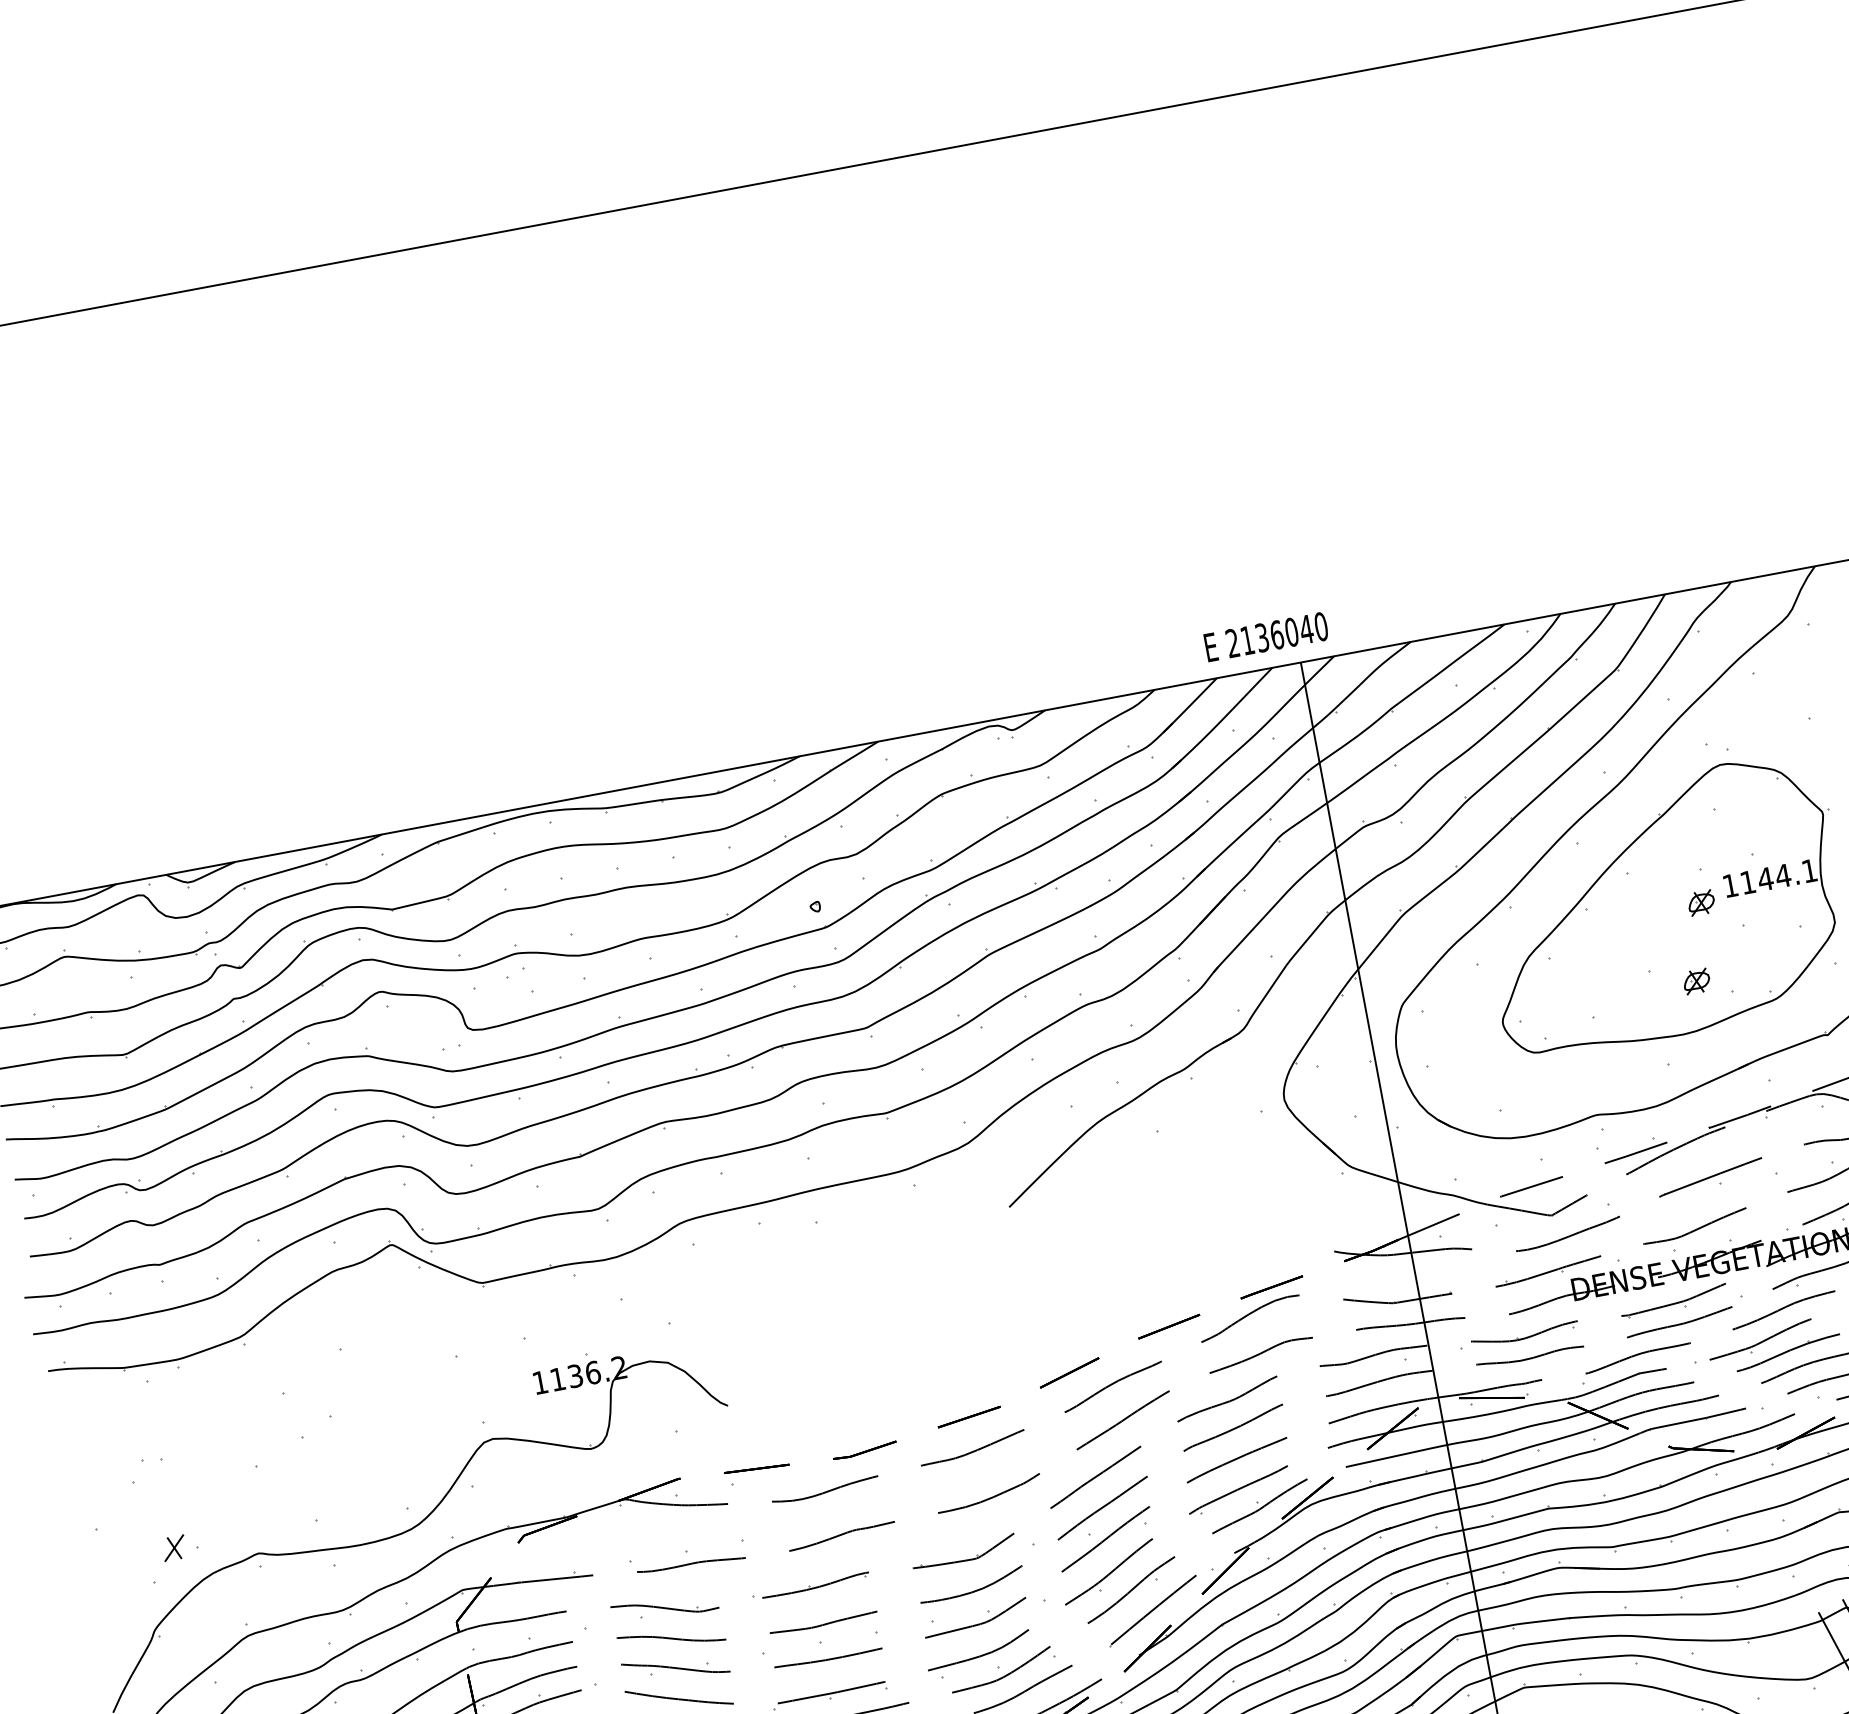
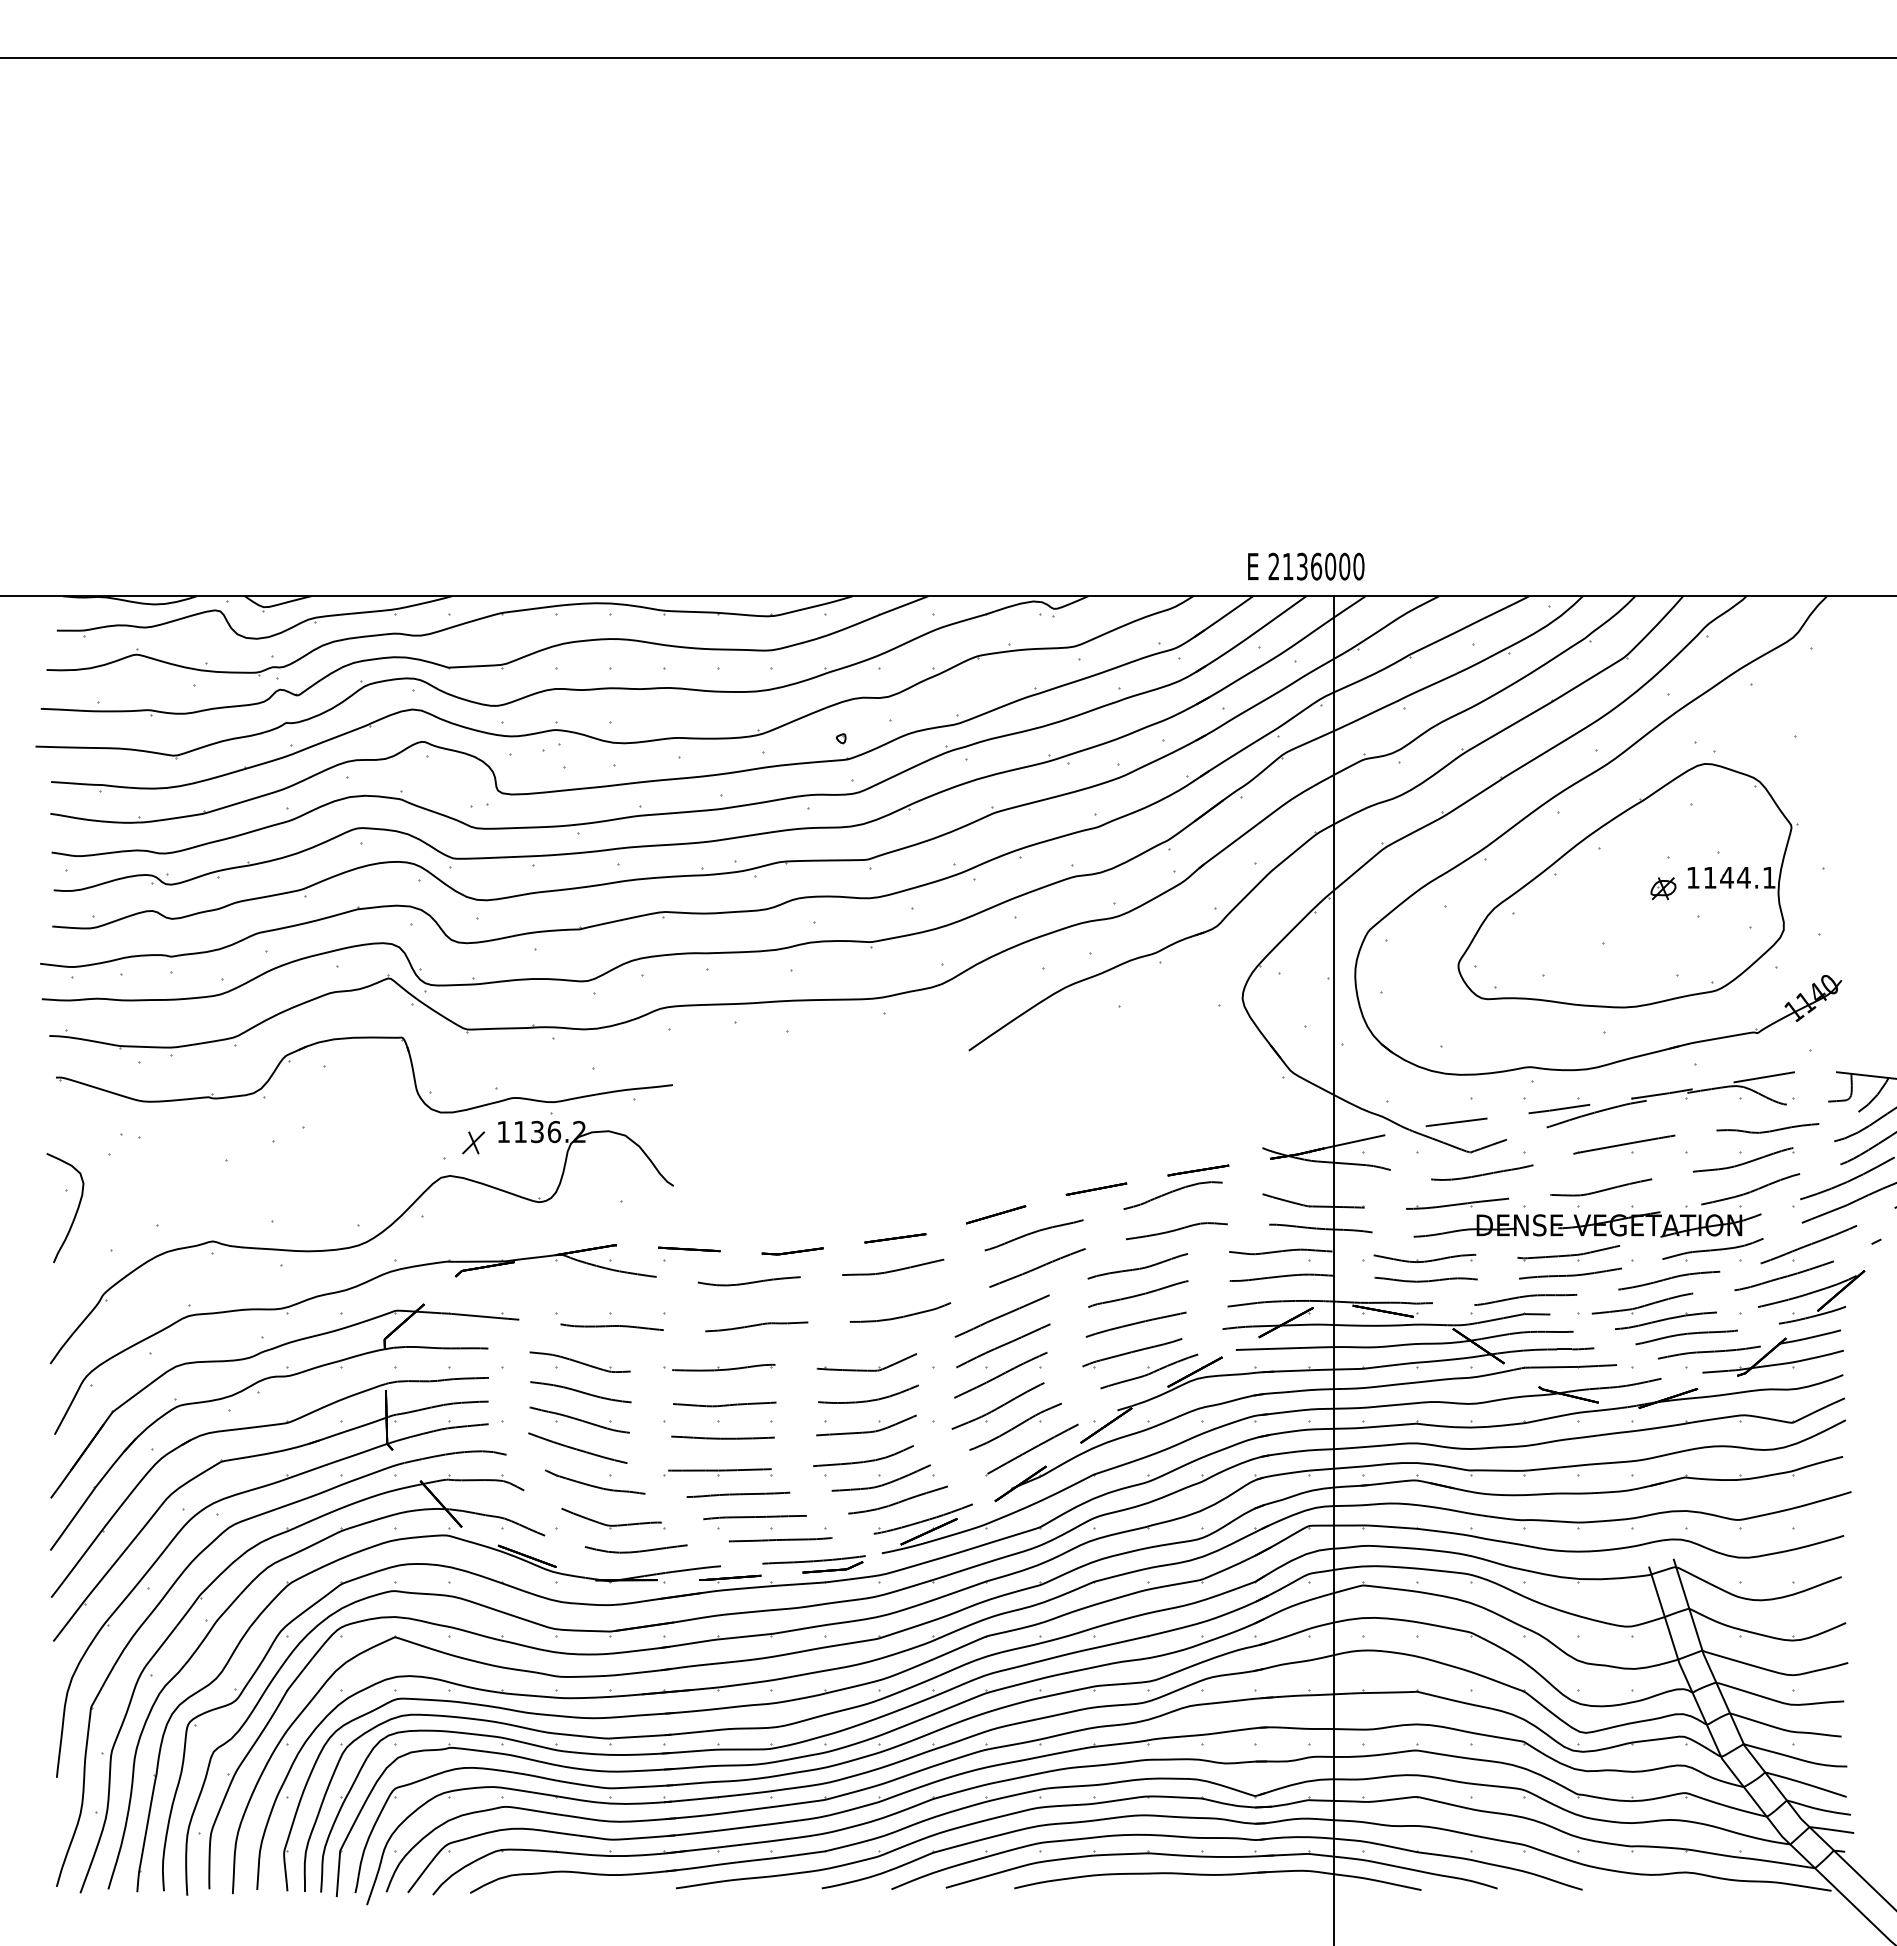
text: (1306, 629) -> (1344, 566), 2136040 -> 2136000
part: (1696, 981) -> (1645, 960), removed
part: (377, 1312) -> (364, 1038), added
part: (174, 1547) -> (473, 1142), moved
curve: (109, 1550) -> (75, 1212), added

